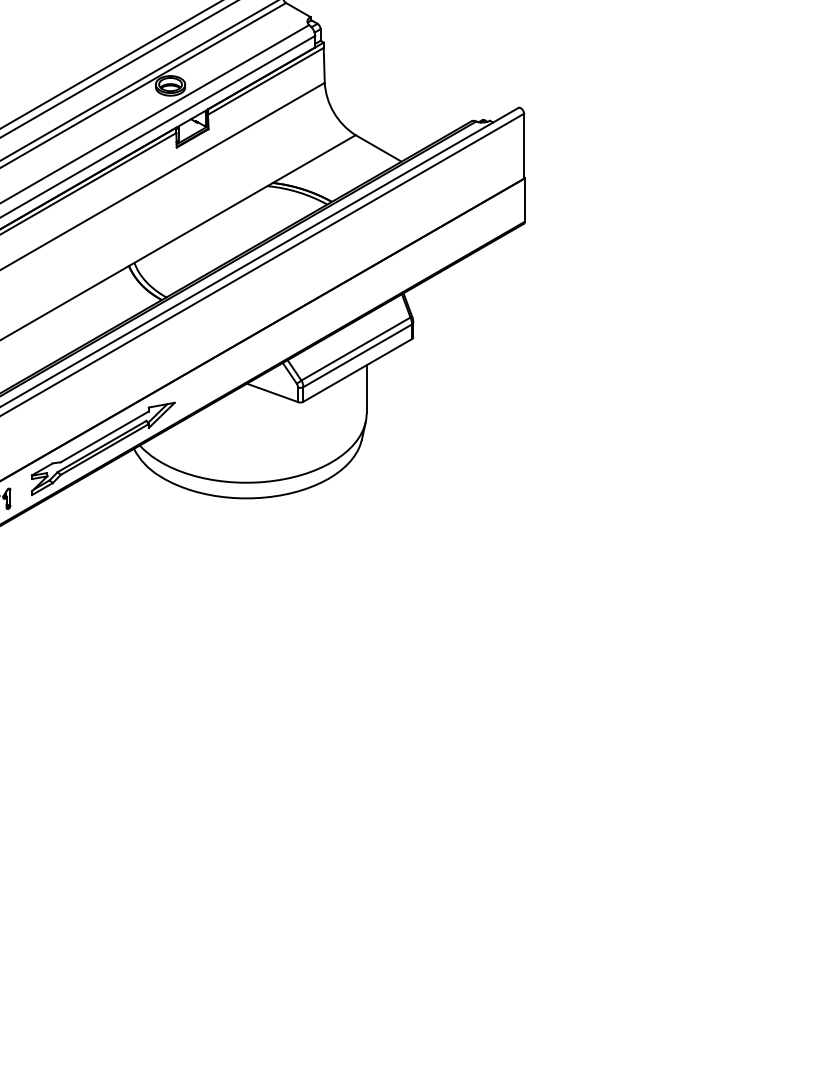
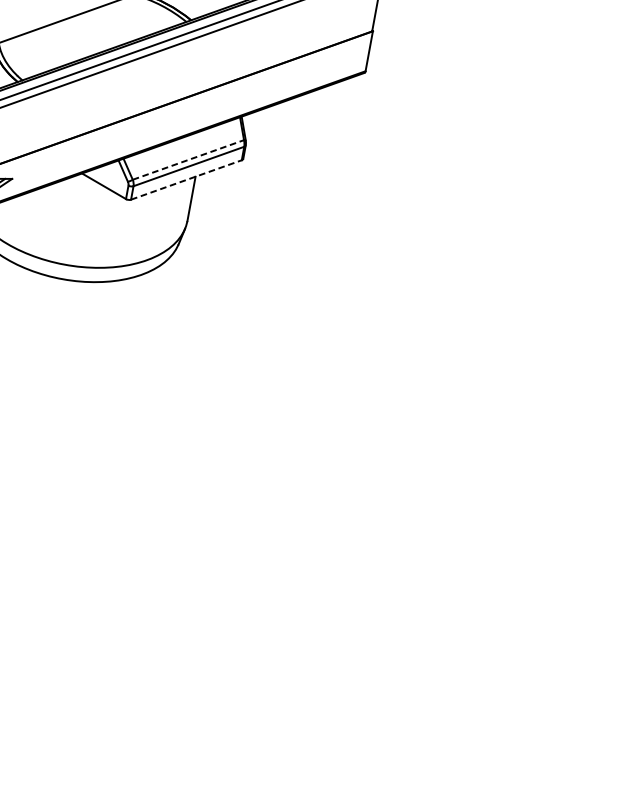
line: (356, 348) -> (188, 159), solid -> dashed
line: (357, 370) -> (186, 180), solid -> dashed

